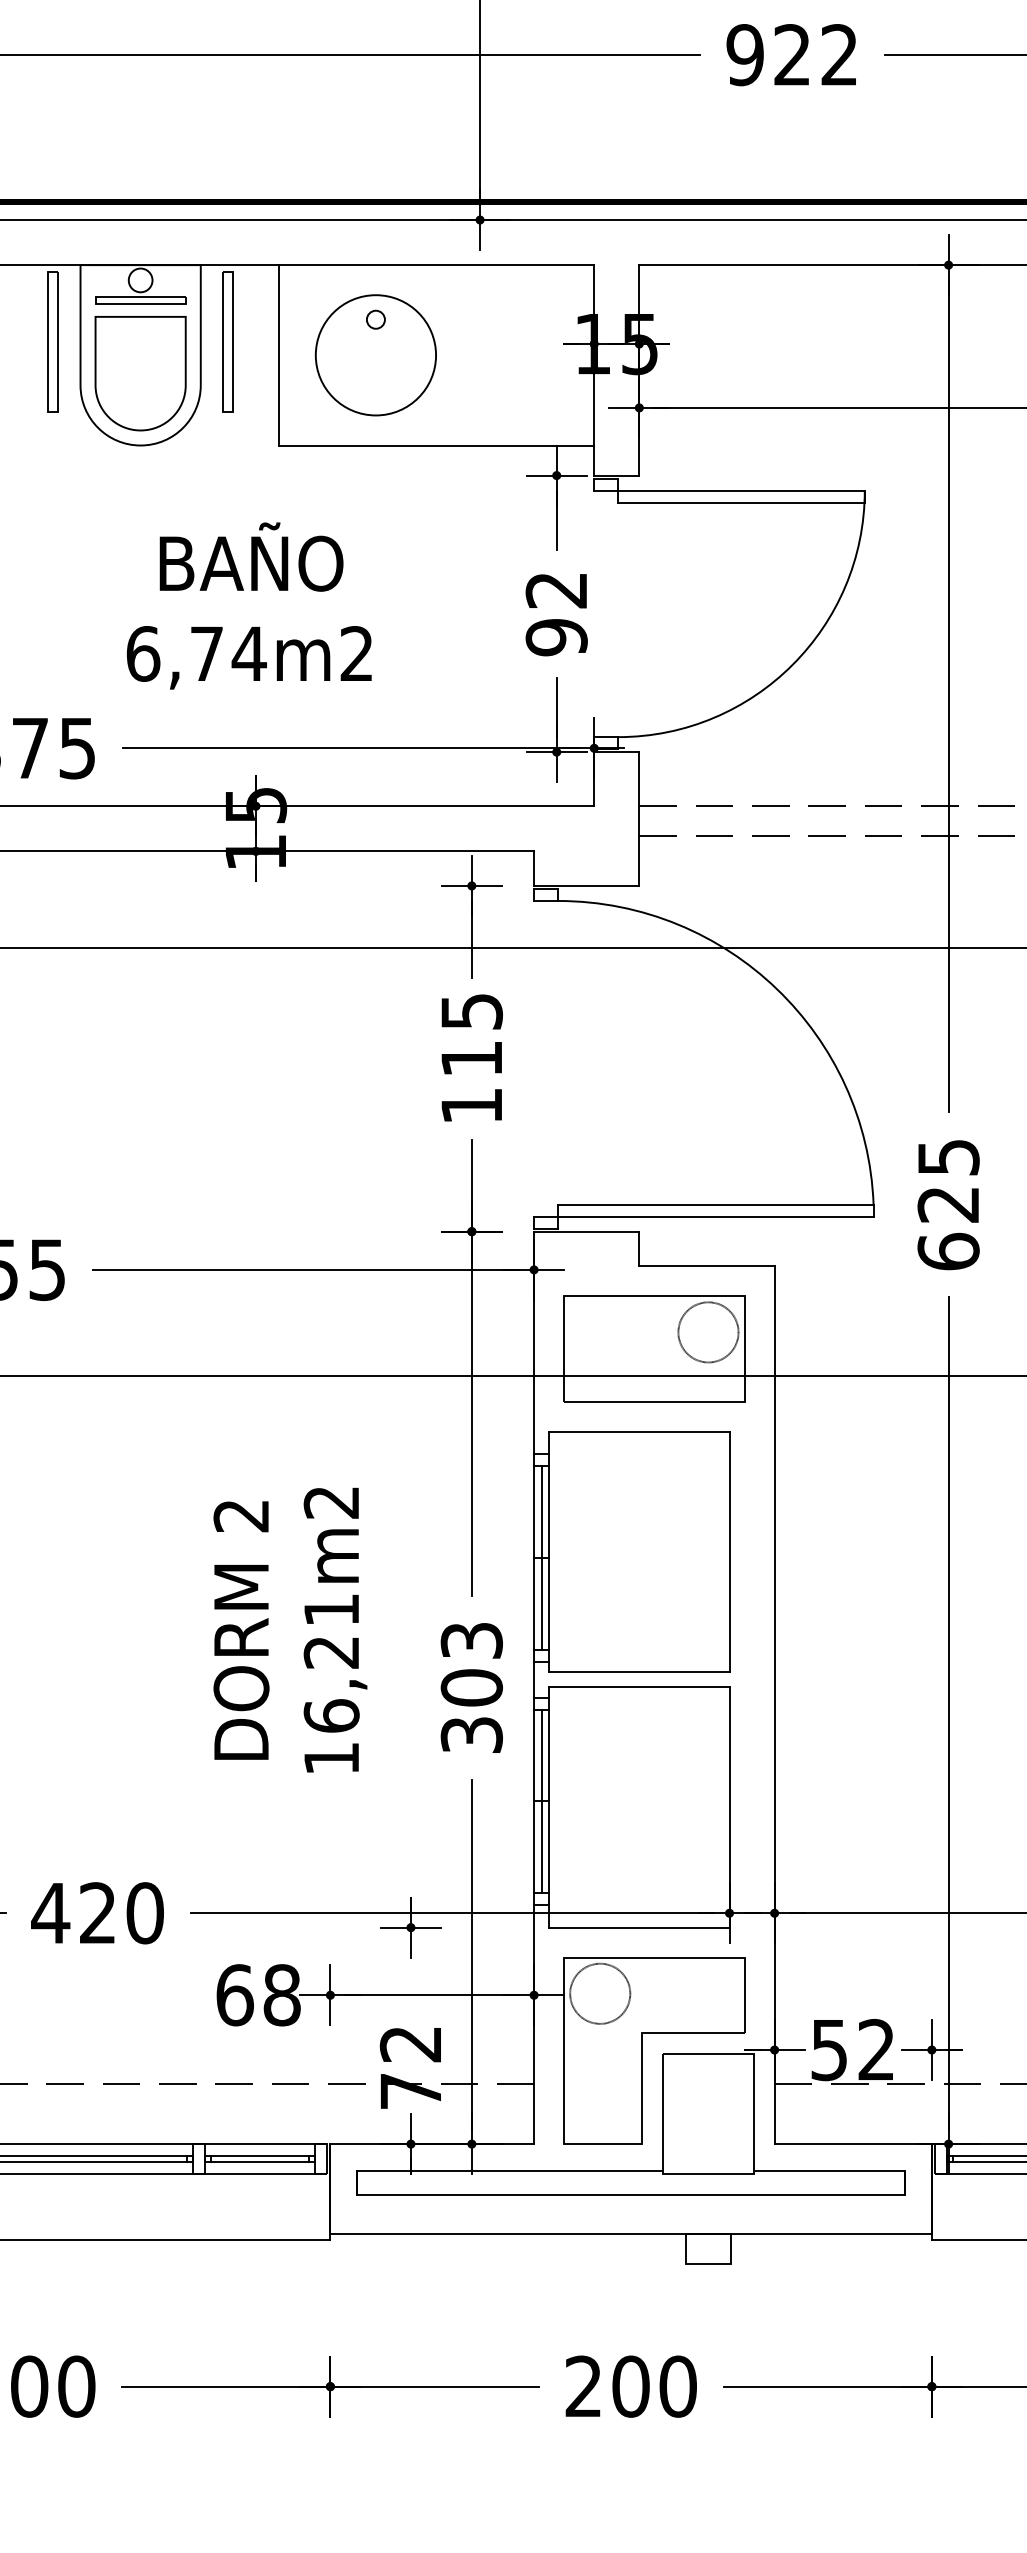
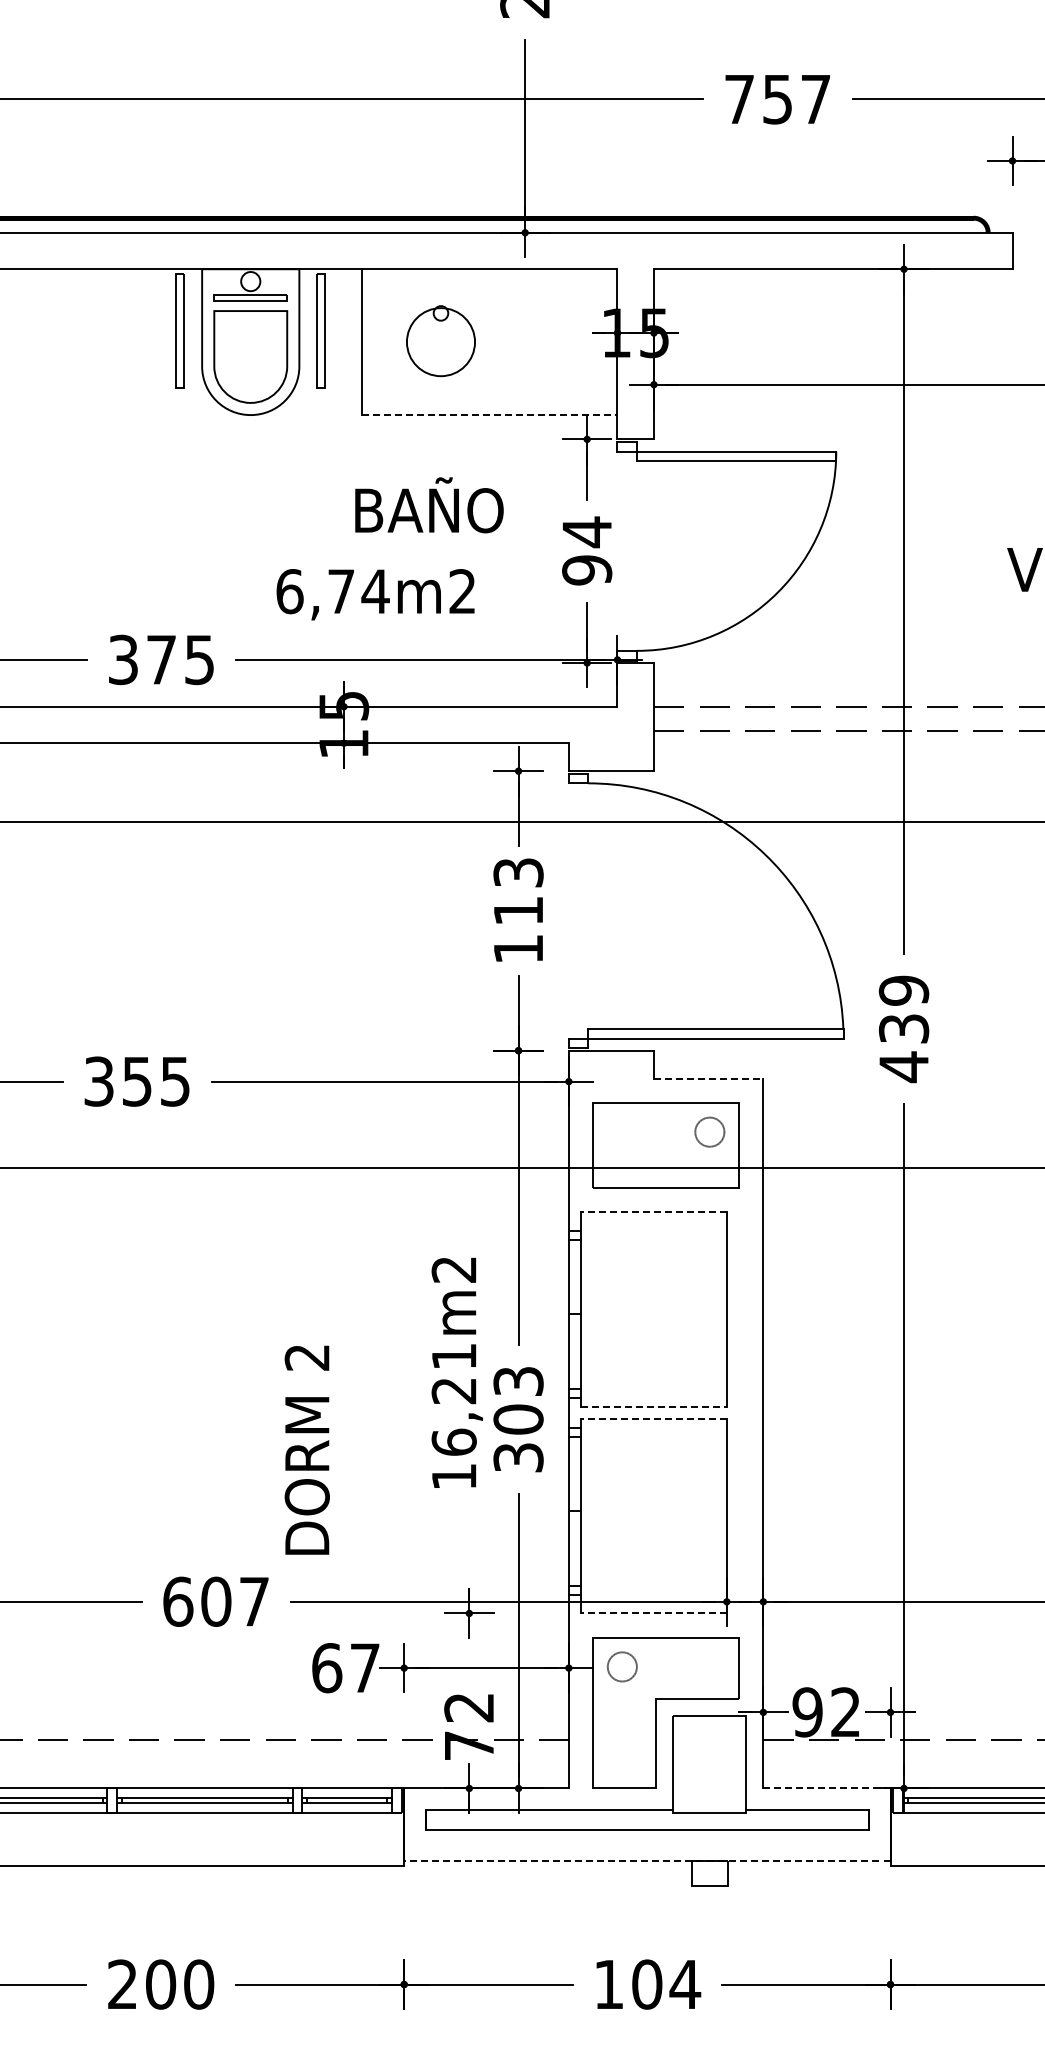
text: (790, 55) -> (776, 99), 922 -> 757
circle: (375, 354) -> (440, 341), size x0.7
line: (435, 446) -> (489, 415), solid -> dashed
text: (251, 557) -> (429, 505), moved
text: (555, 590) -> (586, 532), 92 -> 94
text: (249, 657) -> (375, 594), moved
text: (471, 1011) -> (518, 872), 115 -> 113
text: (947, 1205) -> (903, 1029), 625 -> 439
line: (706, 1266) -> (708, 1078), solid -> dashed
circle: (708, 1331) -> (709, 1131), size x0.6
line: (638, 1431) -> (653, 1212), solid -> dashed
line: (541, 1557) -> (574, 1314), removed
text: (240, 1629) -> (306, 1449), moved
text: (334, 1629) -> (456, 1372), moved
line: (638, 1671) -> (653, 1406), solid -> dashed
line: (638, 1686) -> (653, 1418), solid -> dashed
line: (541, 1801) -> (574, 1511), removed
text: (97, 1912) -> (215, 1601), 420 -> 607
line: (638, 1927) -> (653, 1613), solid -> dashed
circle: (600, 1993) -> (622, 1666), size x0.6
text: (282, 1995) -> (365, 1668), 68 -> 67
text: (829, 2050) -> (807, 1712), 52 -> 92
line: (852, 2144) -> (826, 1788), solid -> dashed
line: (630, 2234) -> (646, 1861), solid -> dashed
text: (631, 2386) -> (647, 1984), 200 -> 104

